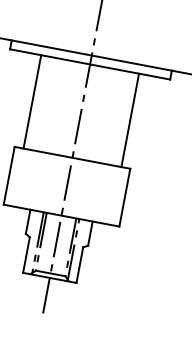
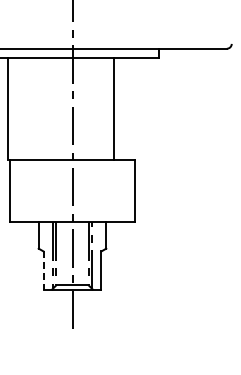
line: (32, 101) -> (8, 108), moved
line: (130, 119) -> (113, 108), moved
line: (26, 255) -> (43, 271), solid -> dashed

